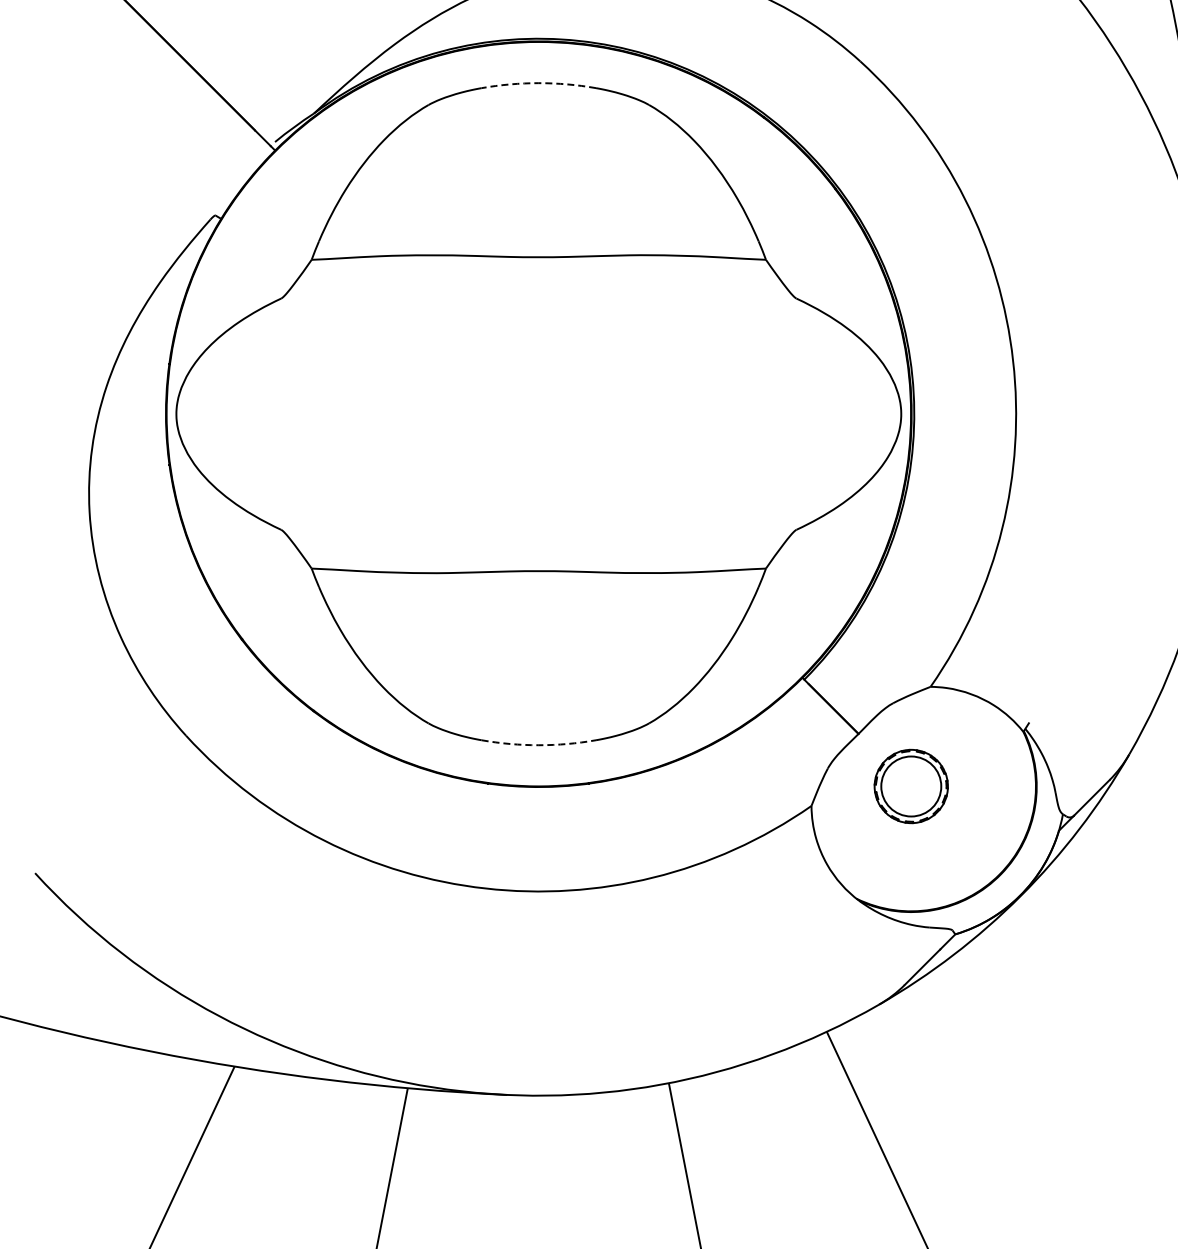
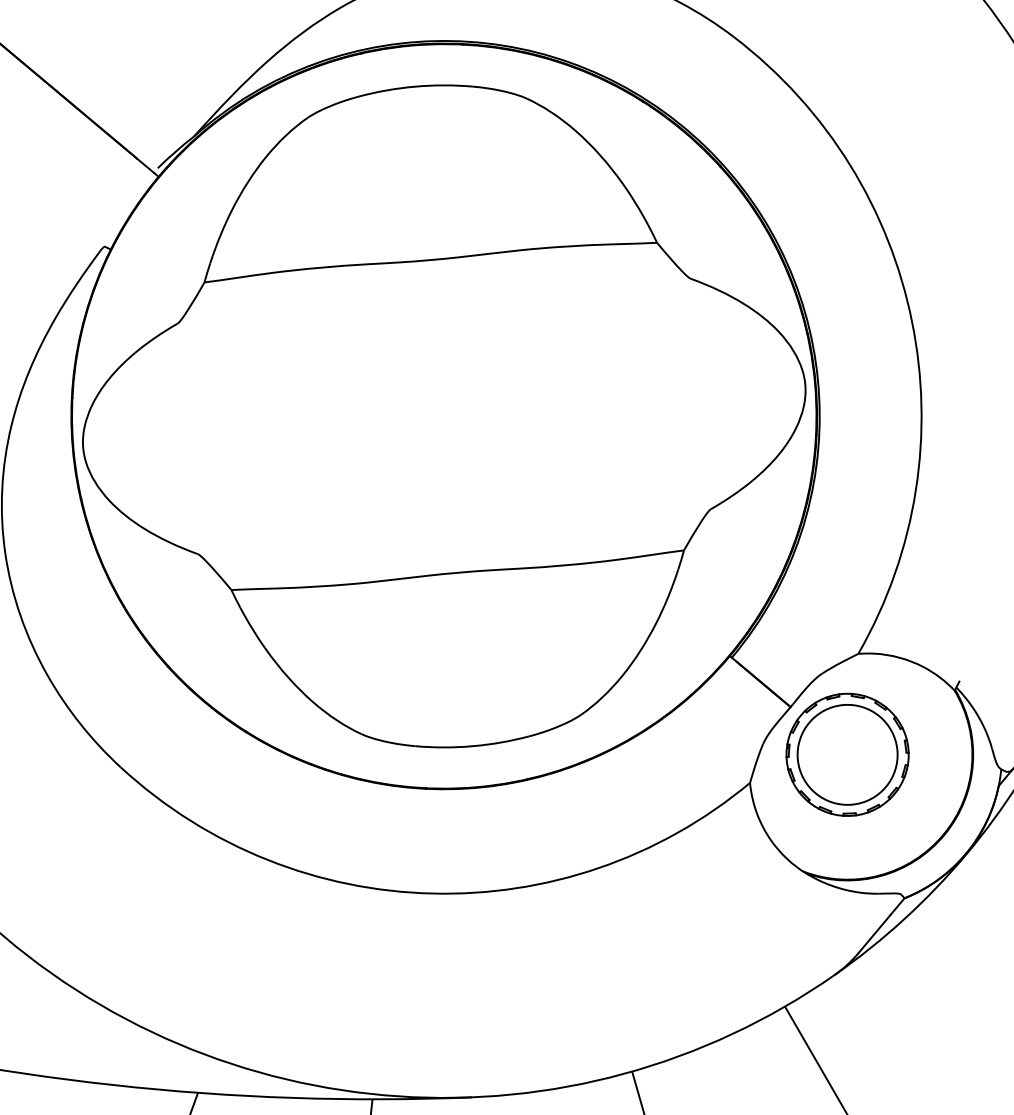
arc: (538, 83) -> (415, 87), dashed -> solid
arc: (538, 745) -> (472, 746), dashed -> solid
part: (911, 786) -> (847, 754), size x1.67

